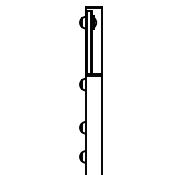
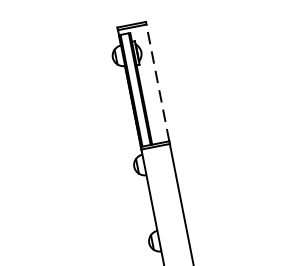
line: (101, 40) -> (156, 81), solid -> dashed

